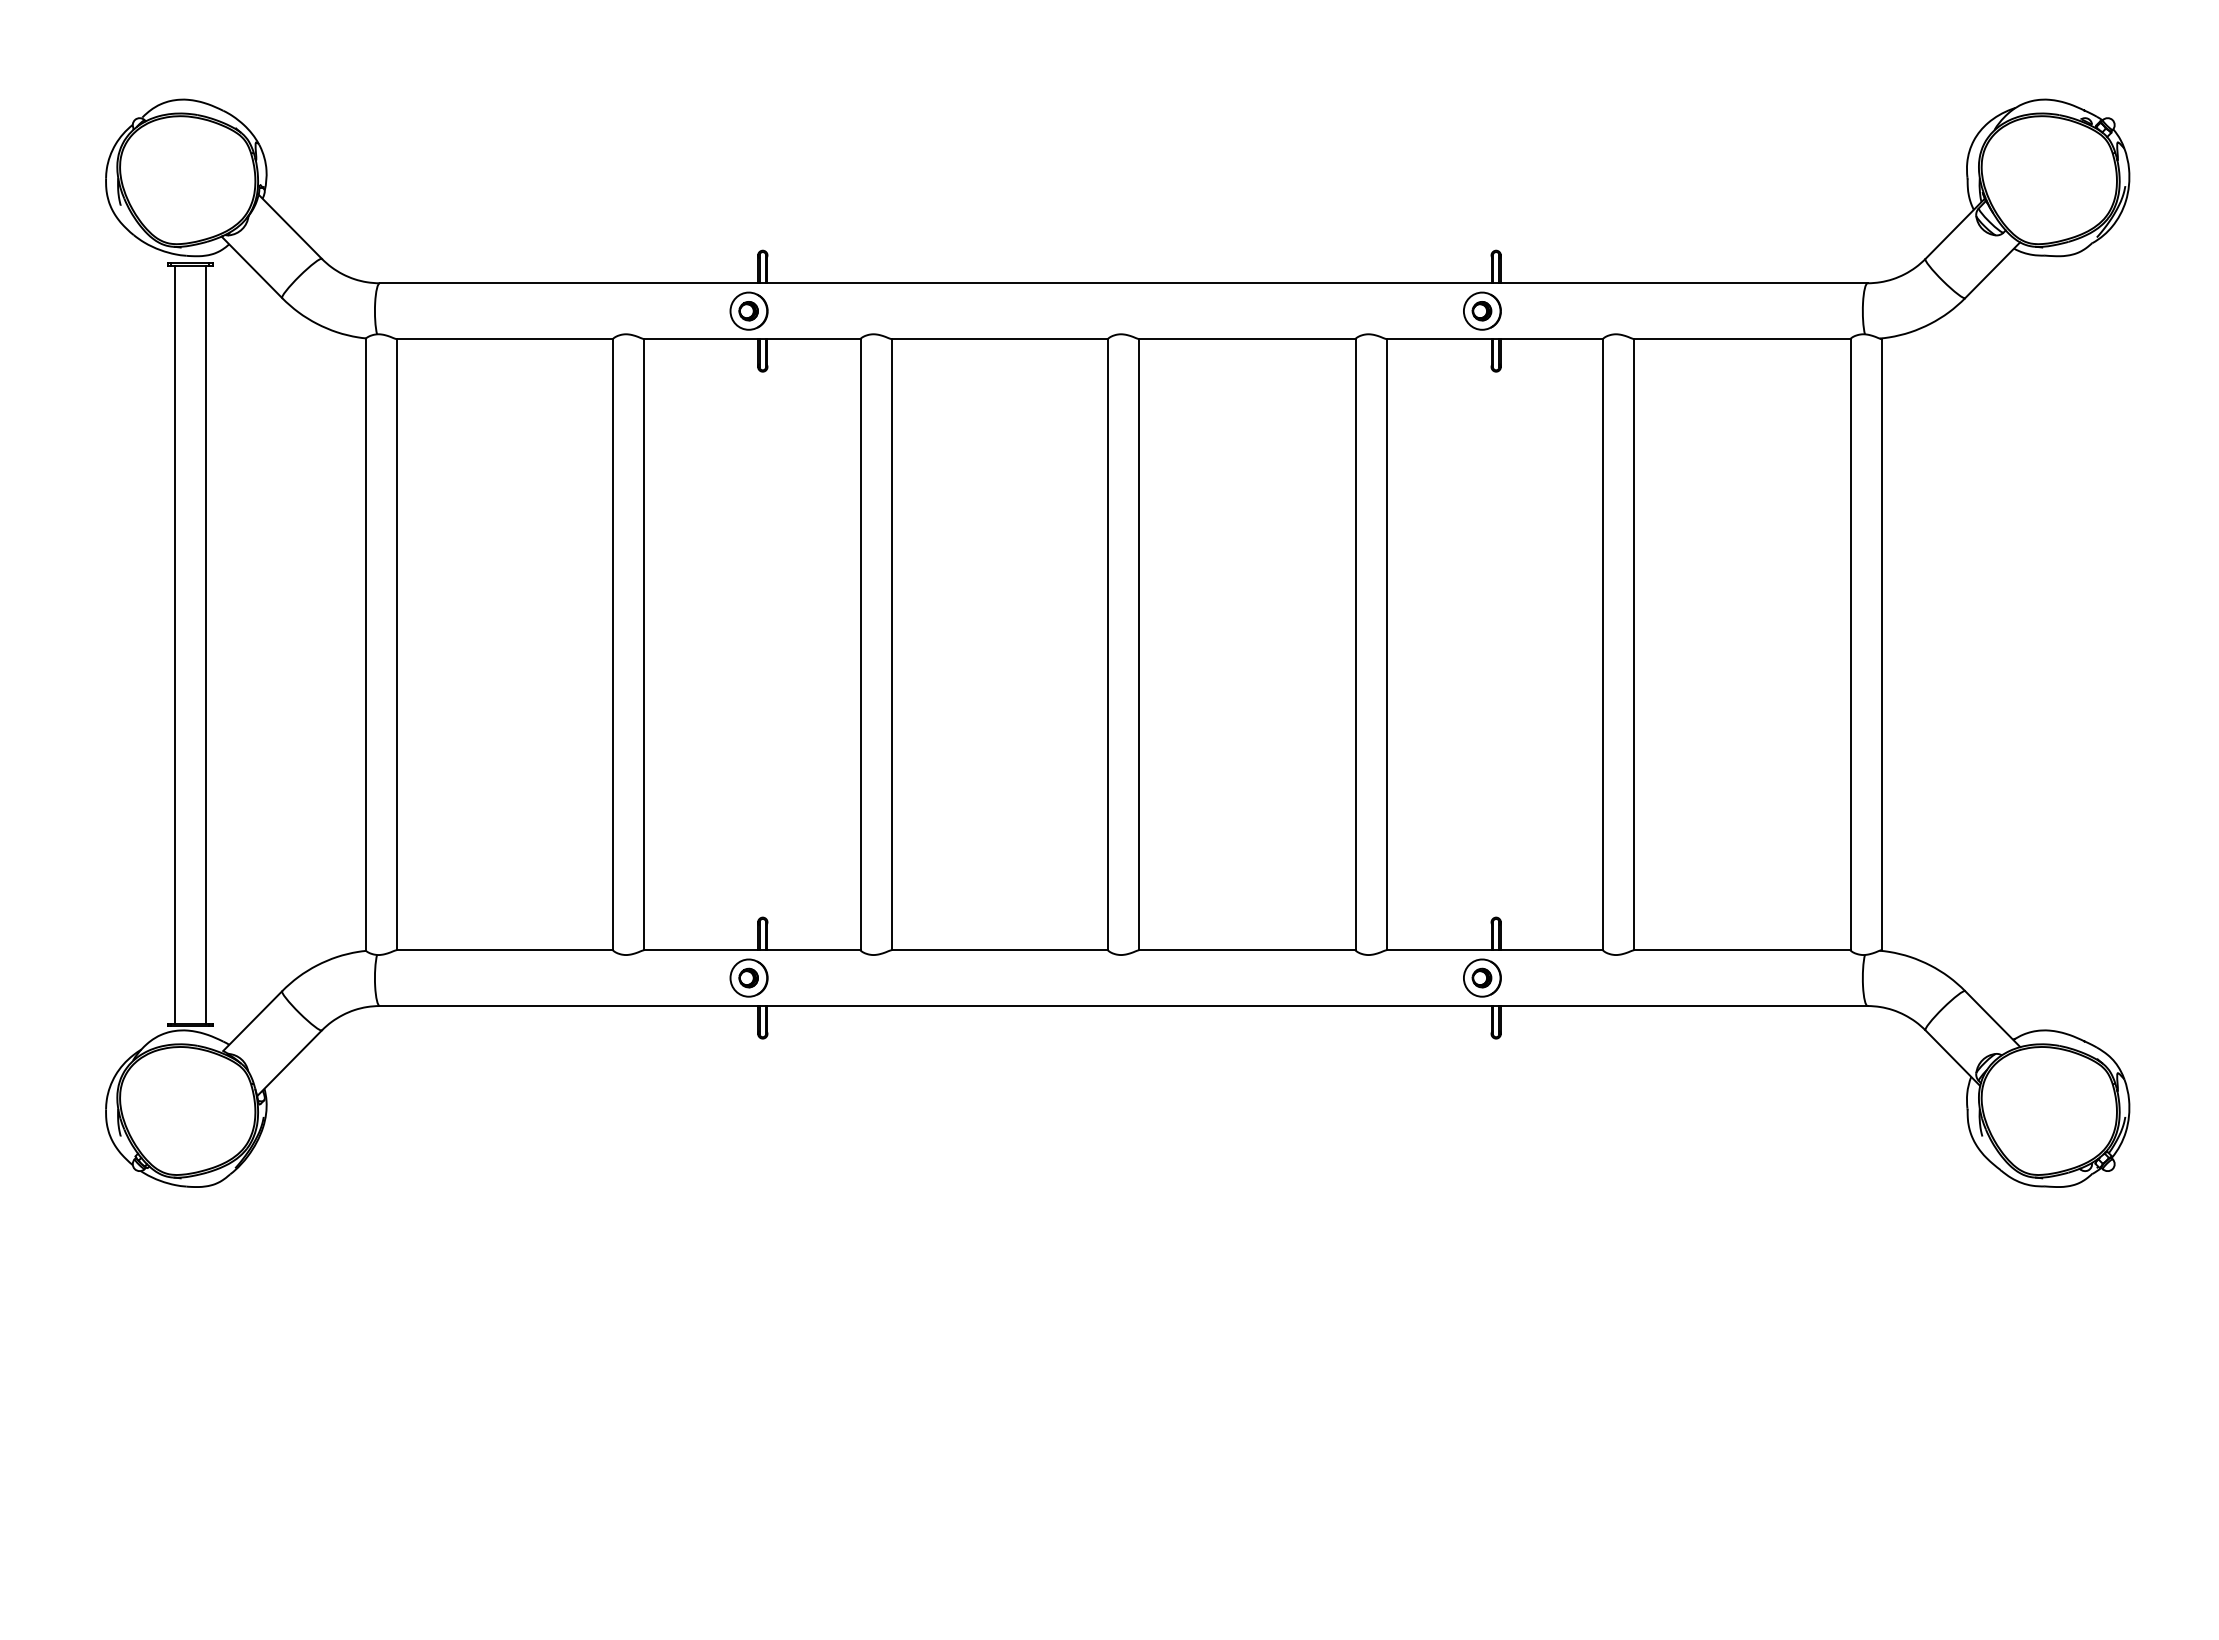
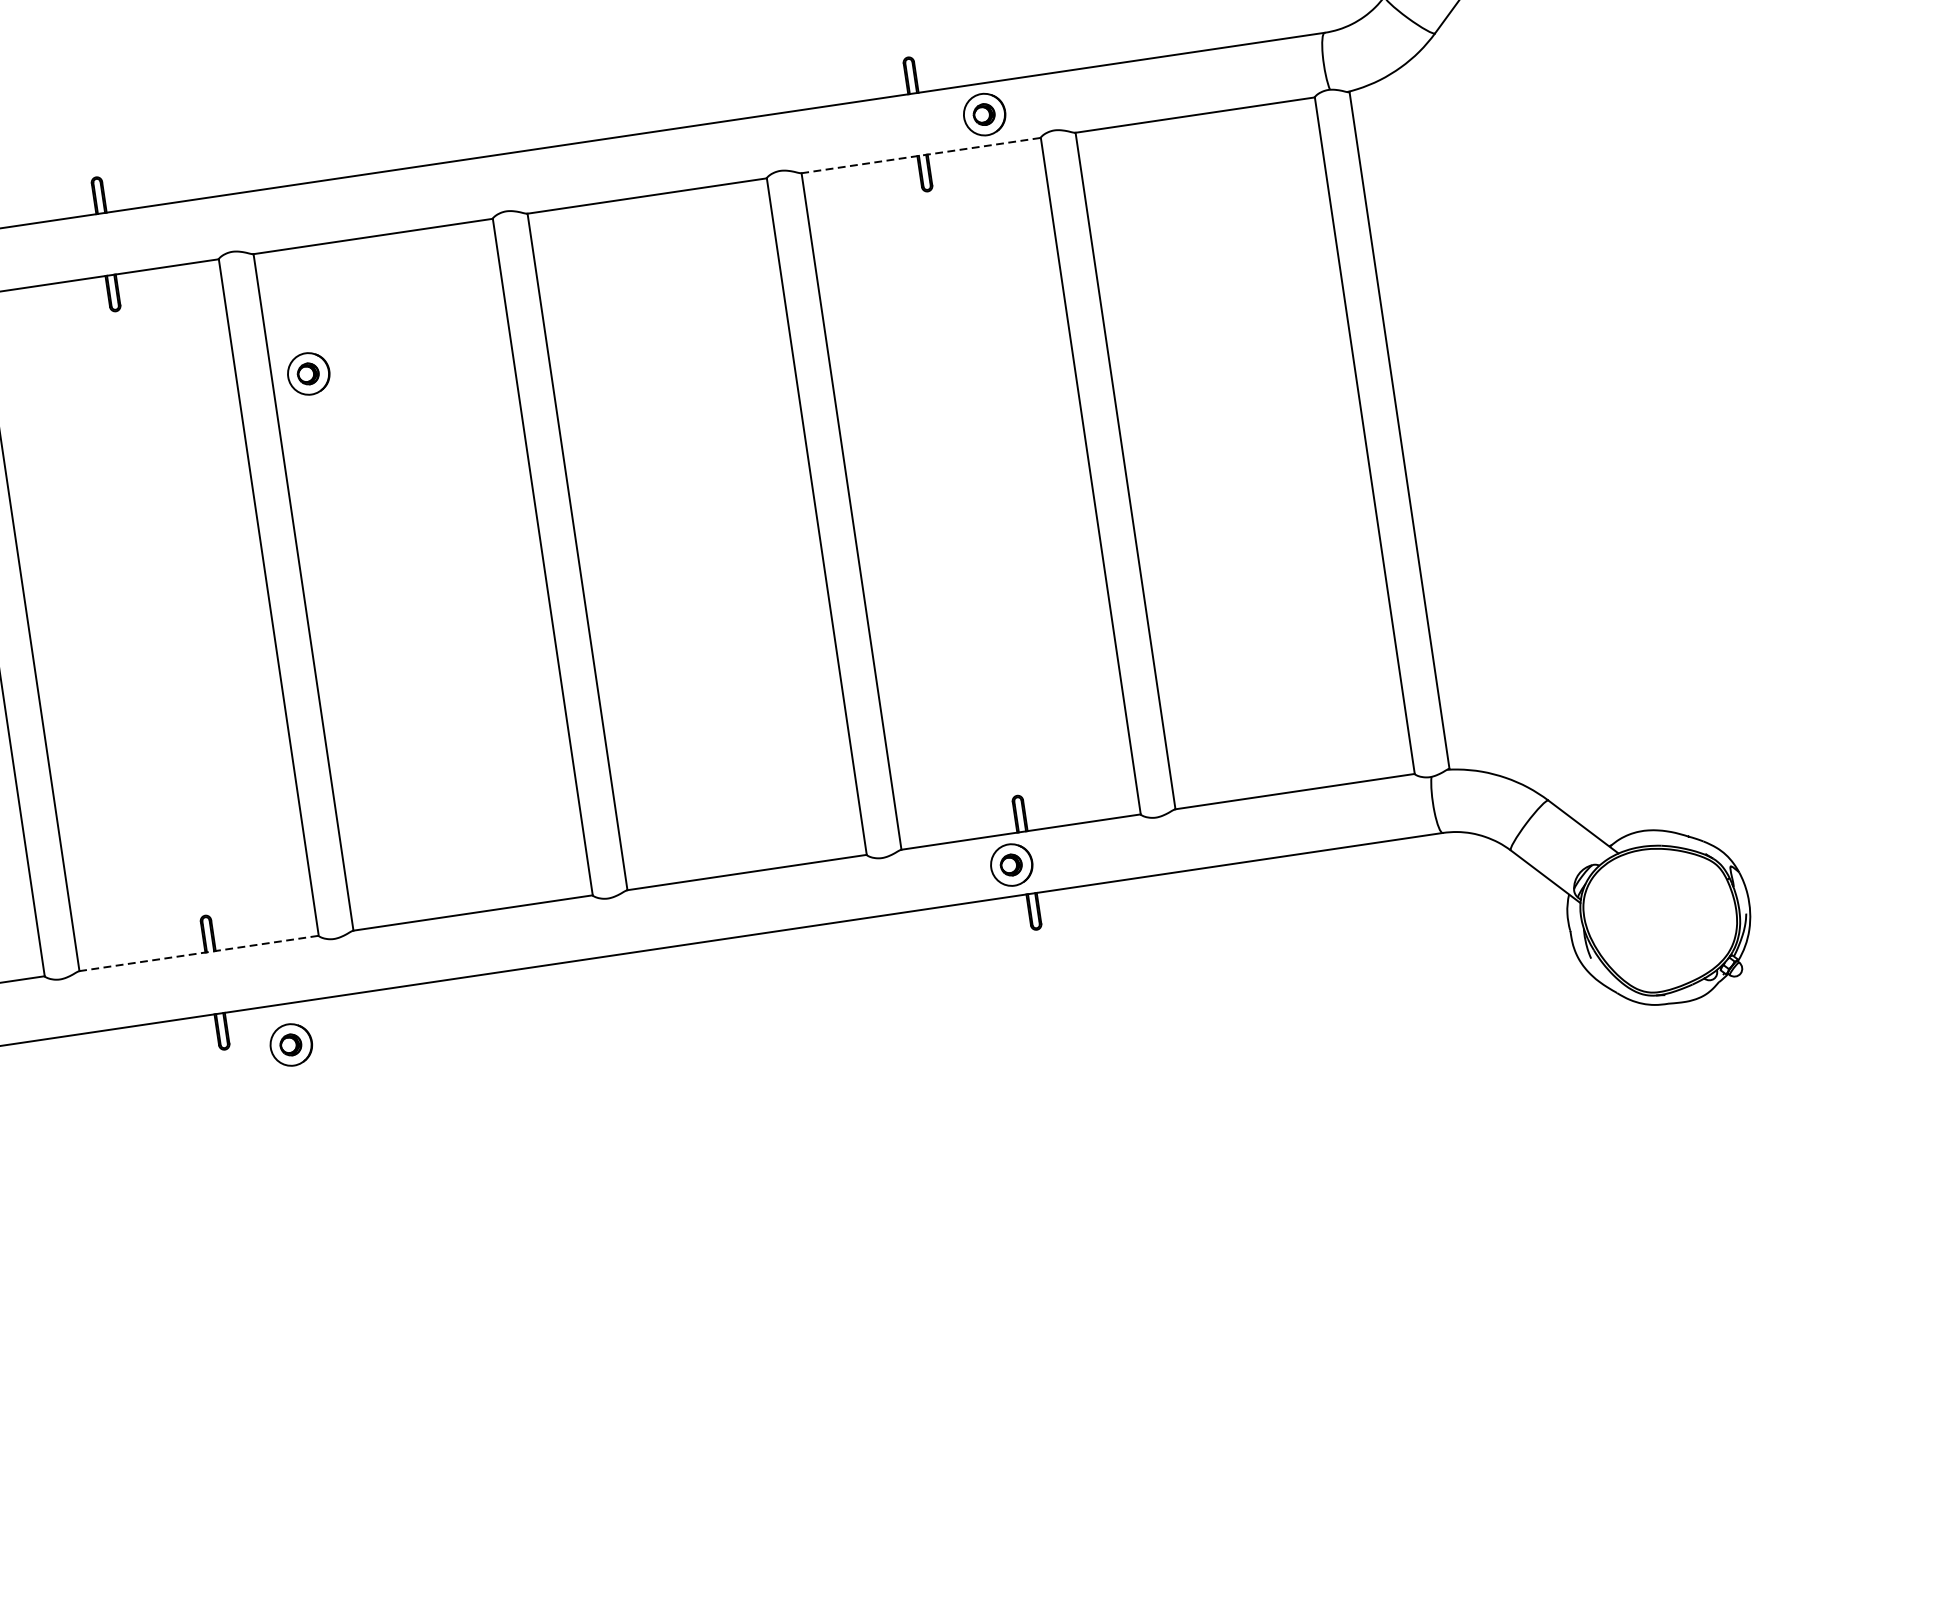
part: (748, 310) -> (308, 373), moved
part: (1482, 310) -> (984, 113), moved
line: (1495, 339) -> (921, 155), solid -> dashed
line: (752, 950) -> (199, 953), solid -> dashed
part: (748, 977) -> (290, 1044), moved

